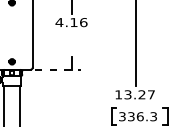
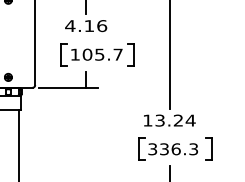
part: (80, 44) -> (97, 54), added
line: (58, 69) -> (68, 87), dashed -> solid
text: (151, 94) -> (190, 120), 13.27 -> 13.24

